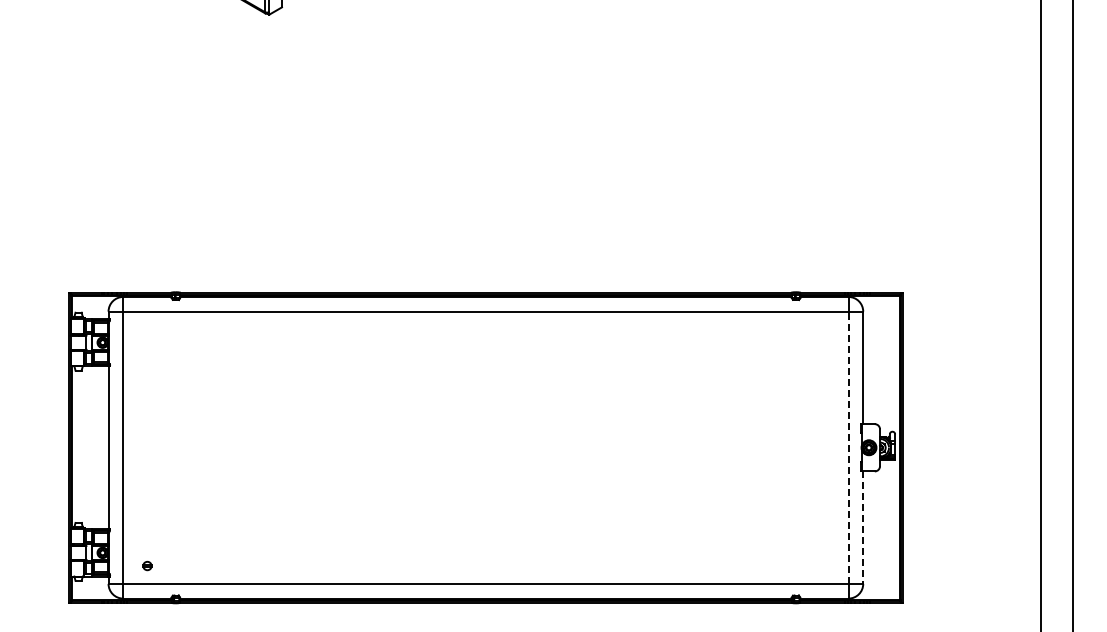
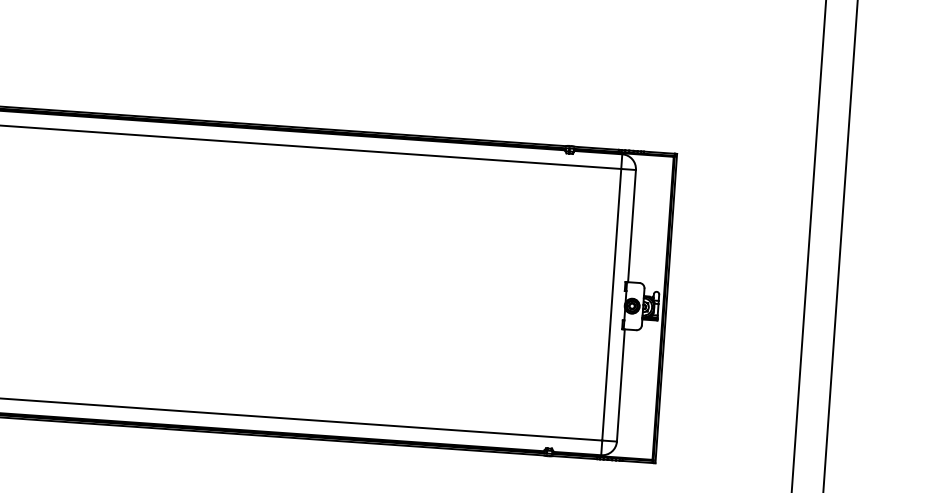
line: (848, 447) -> (611, 304), dashed -> solid
line: (863, 528) -> (621, 386), dashed -> solid

